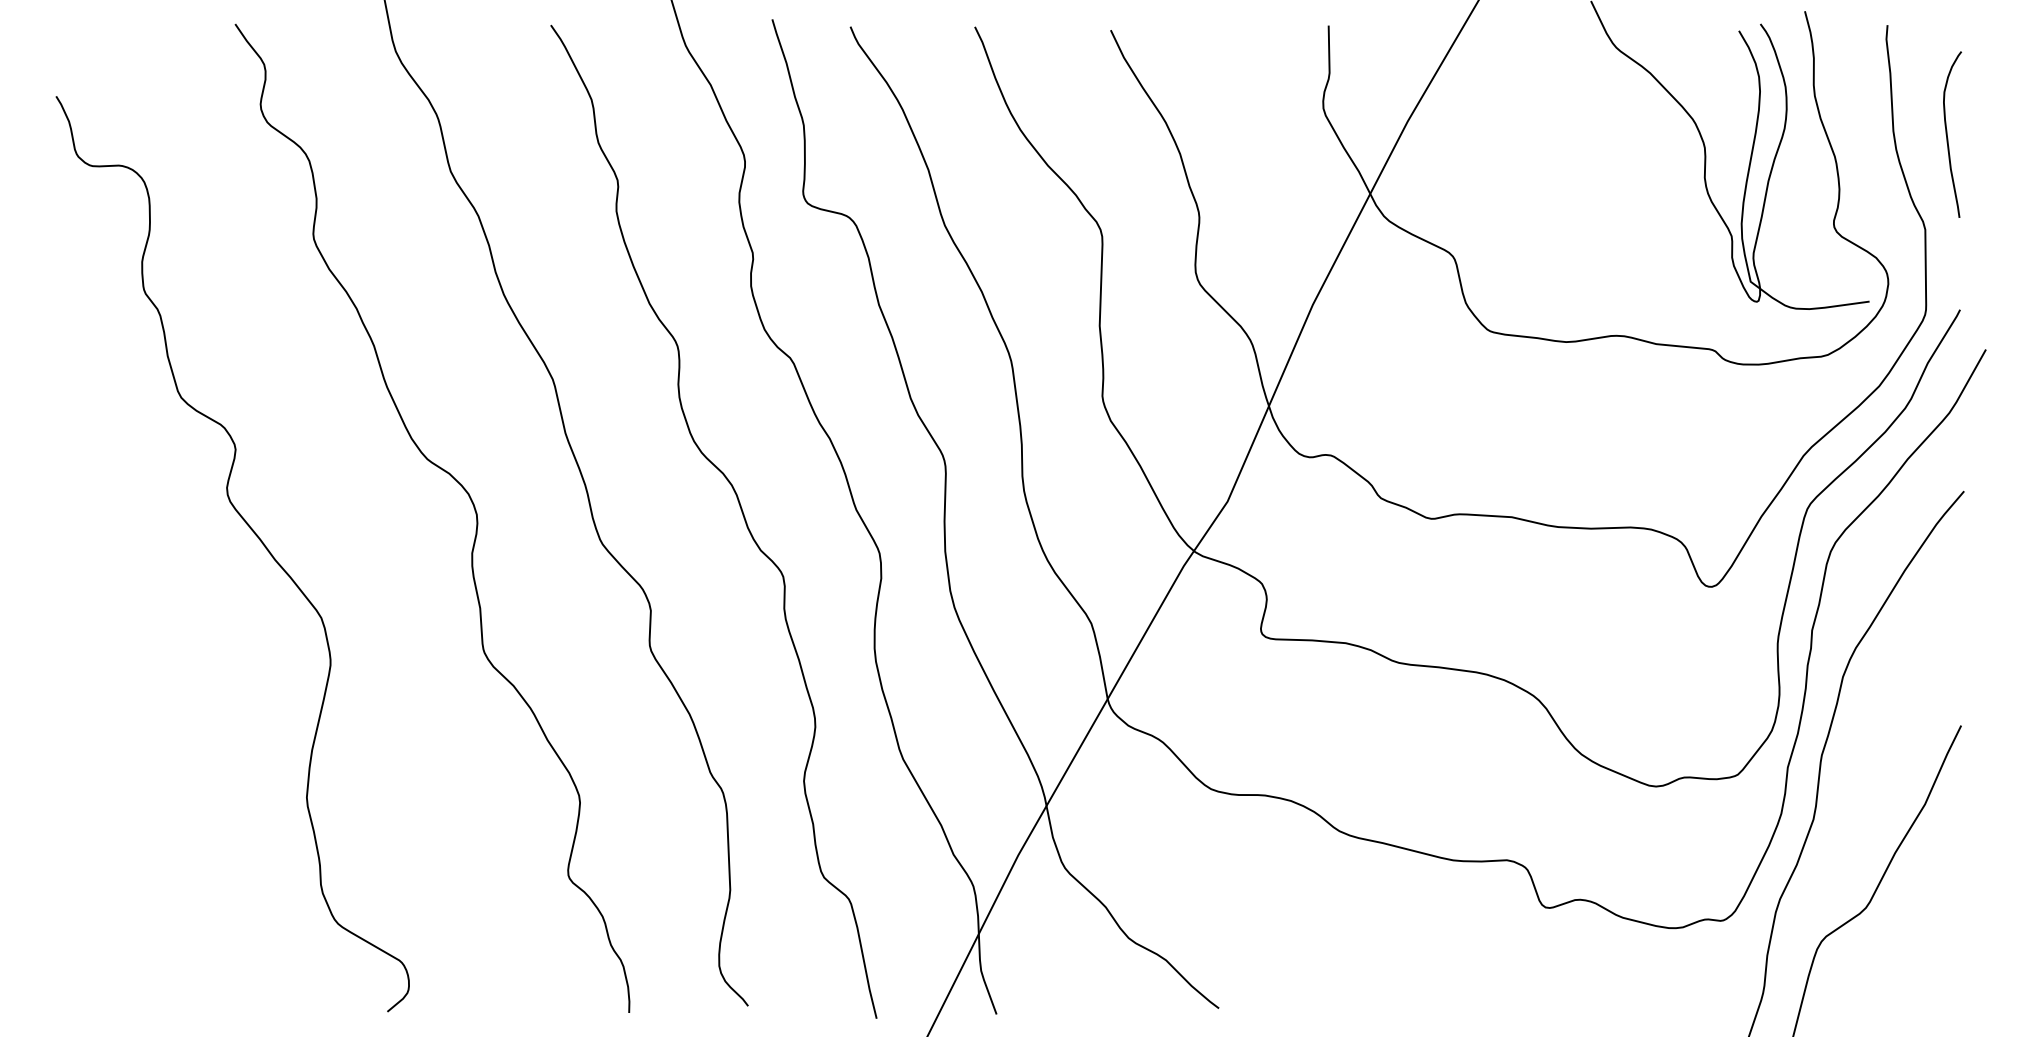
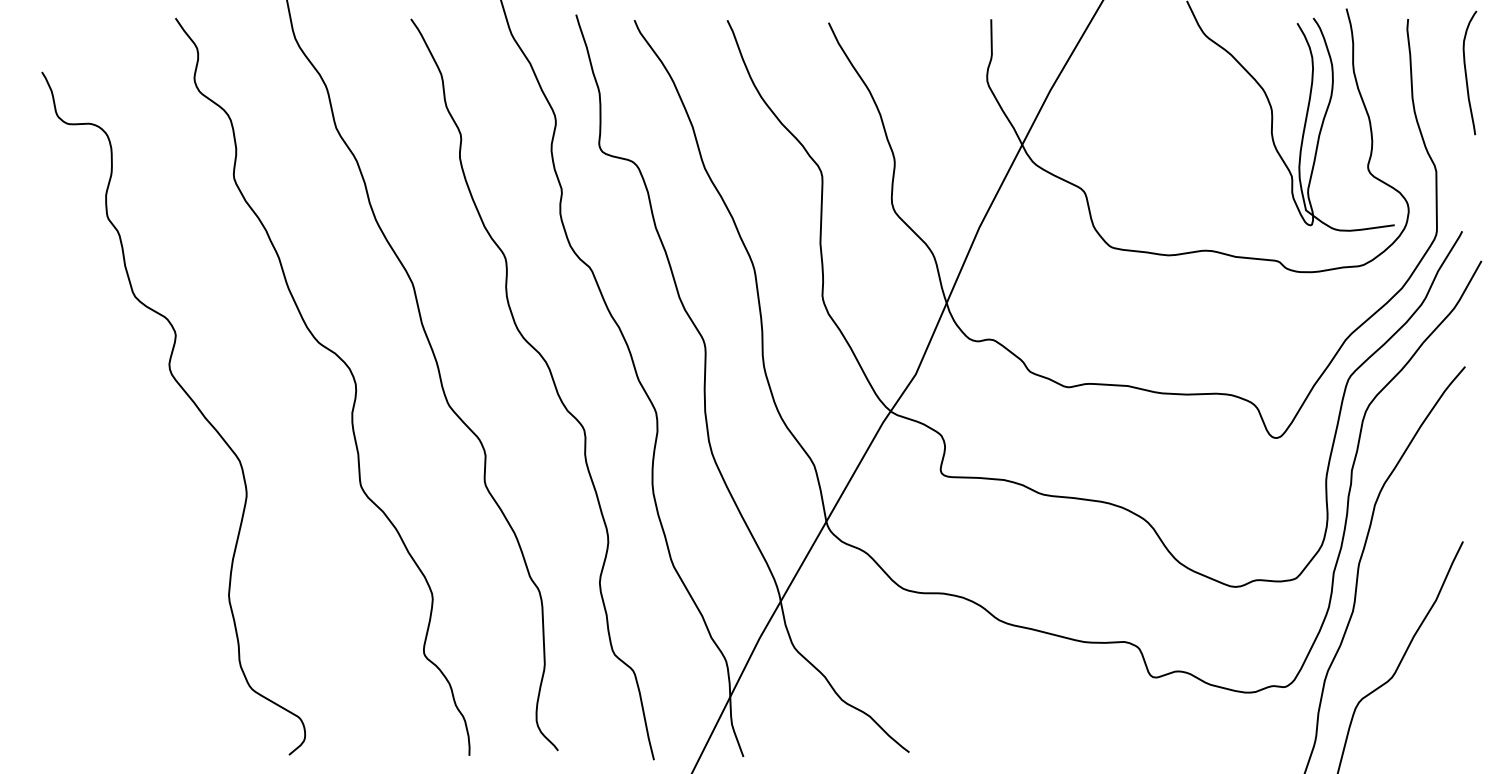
curve: (1947, 134) -> (1466, 72), moved

